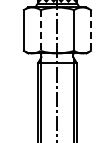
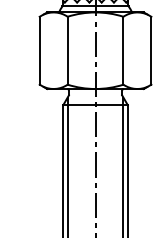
line: (40, 30) -> (67, 50), dashed -> solid
line: (90, 30) -> (150, 50), dashed -> solid

